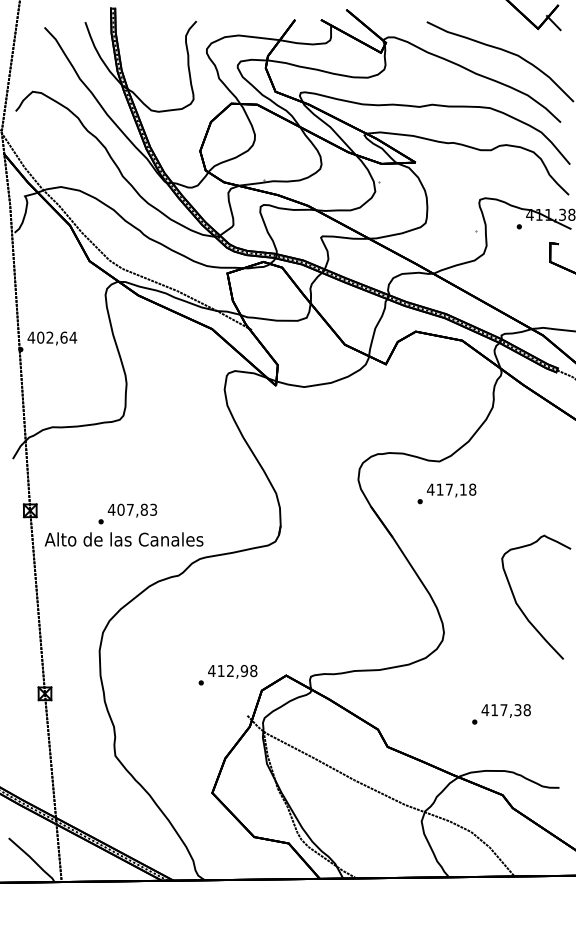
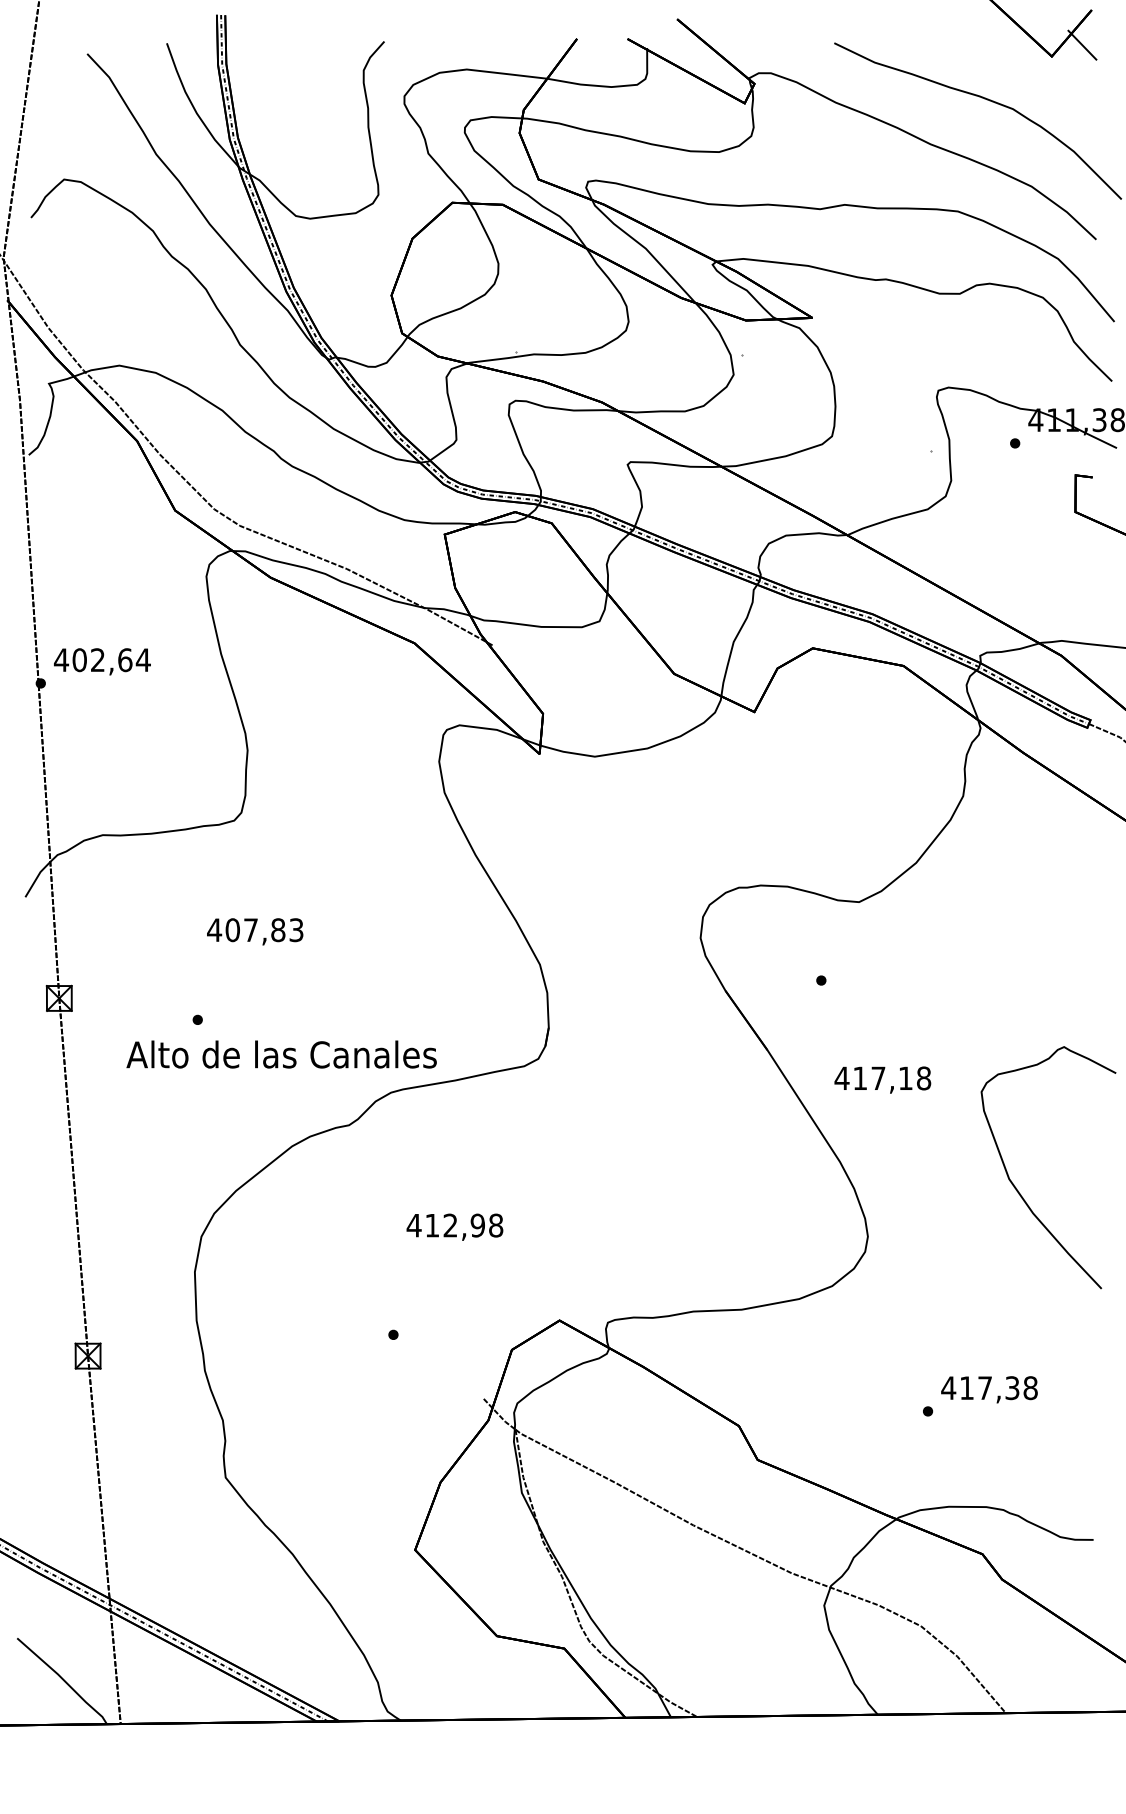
text: (451, 490) -> (882, 1079), moved
text: (132, 510) -> (255, 931), moved
text: (123, 539) -> (280, 1054), moved
text: (232, 671) -> (454, 1226), moved

